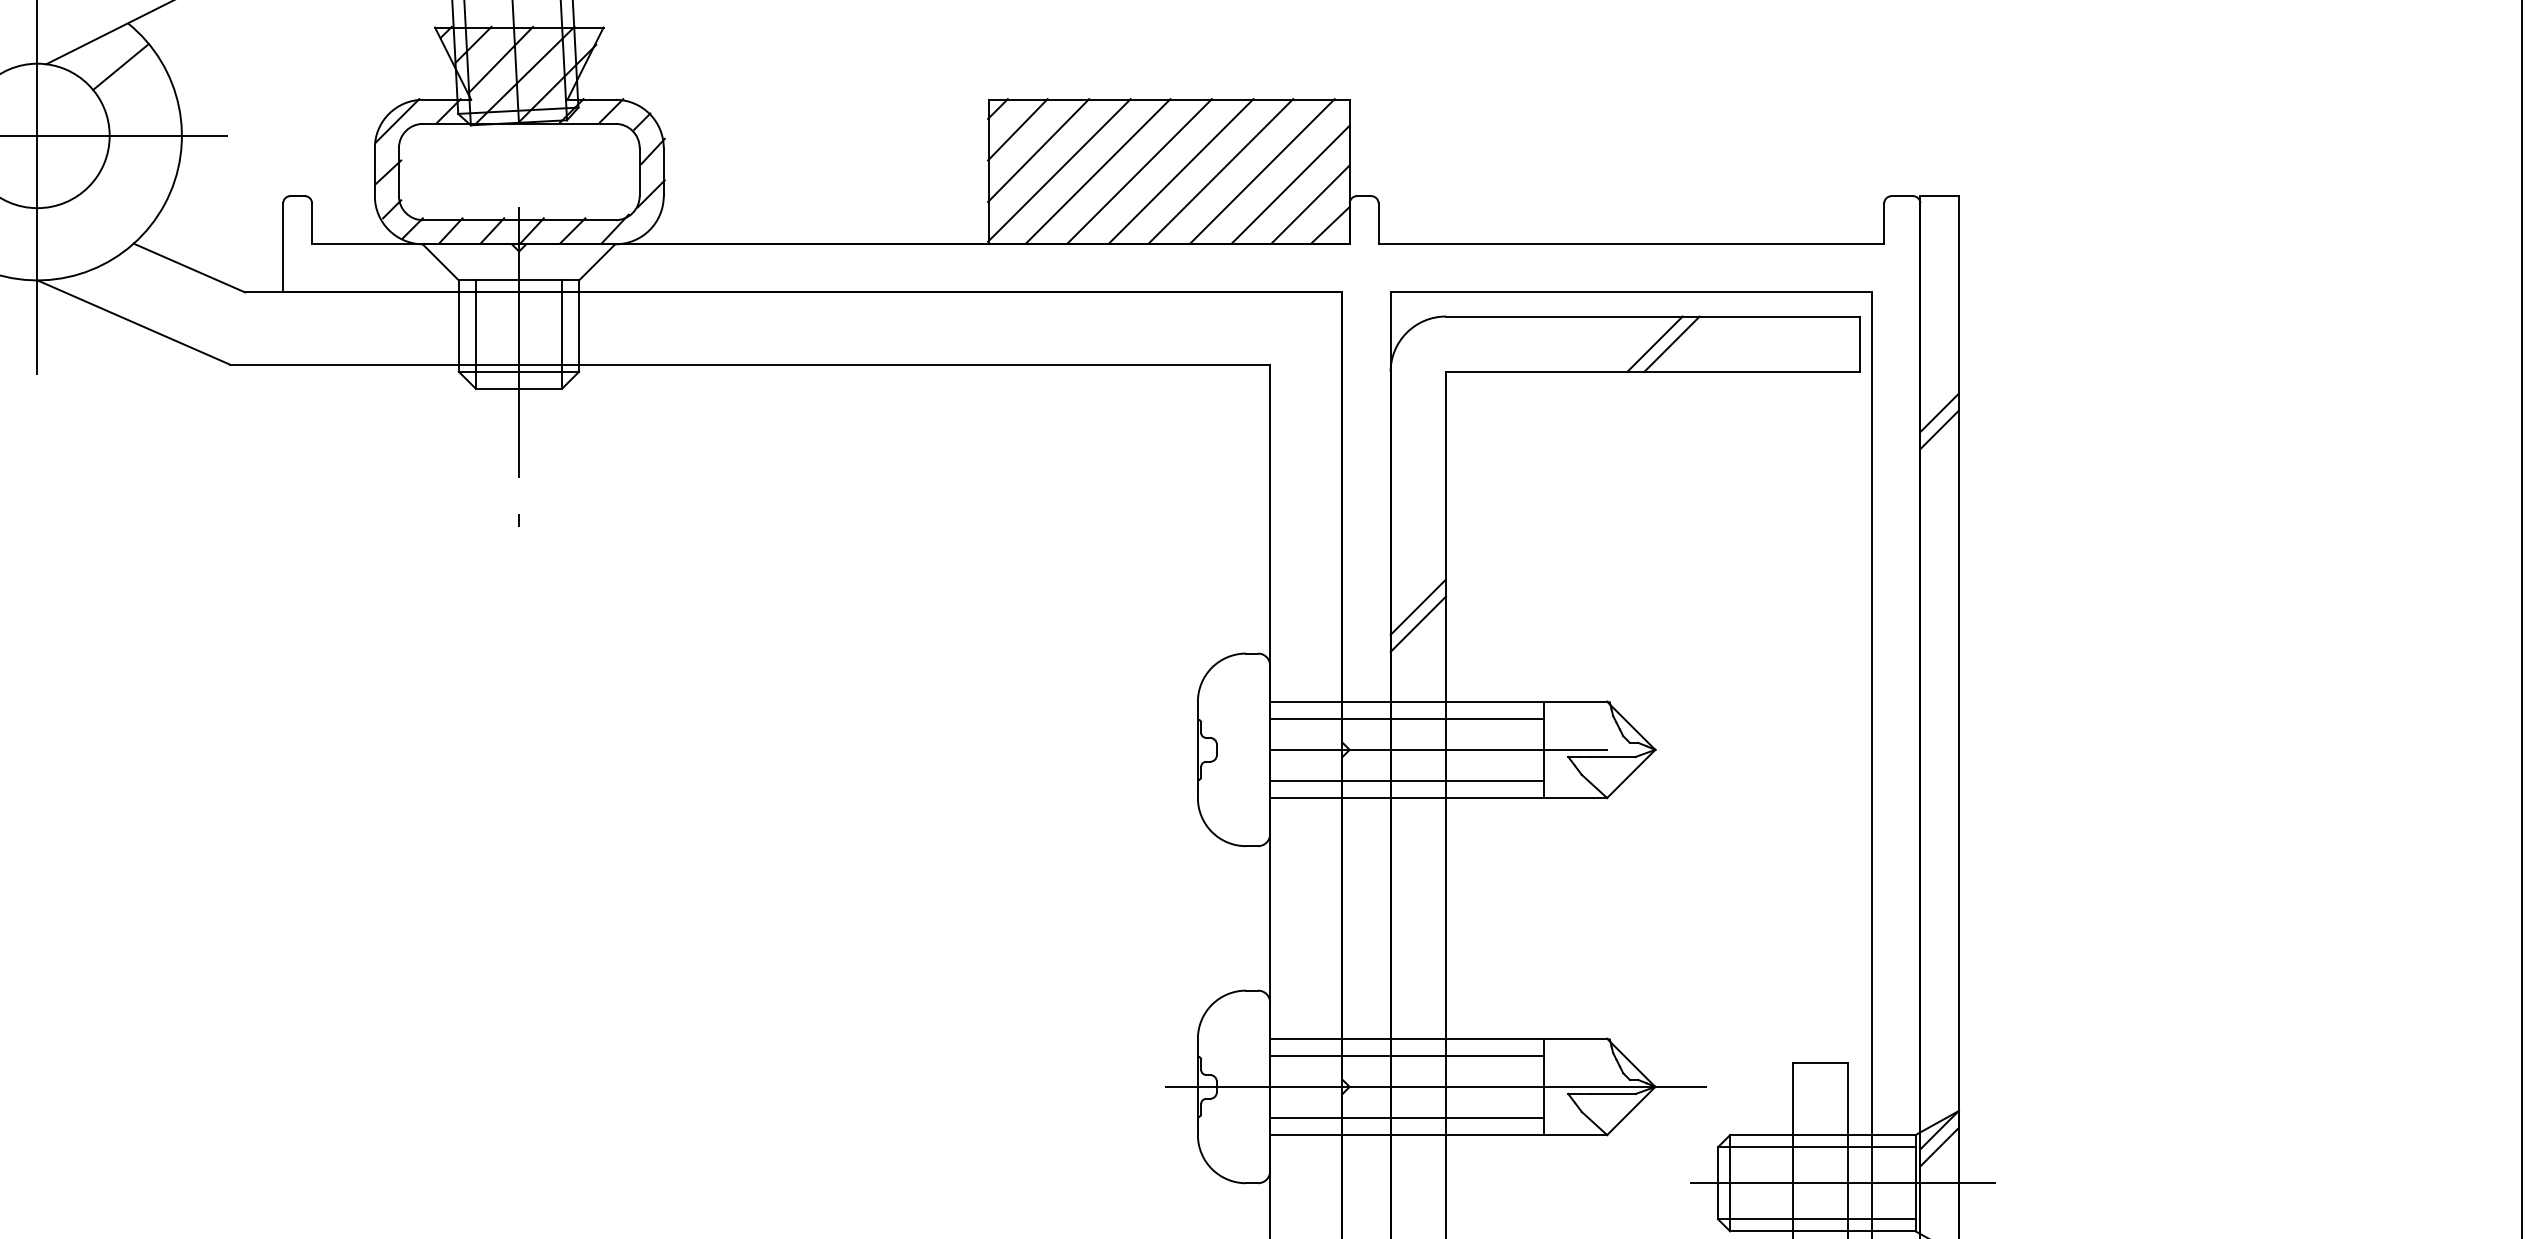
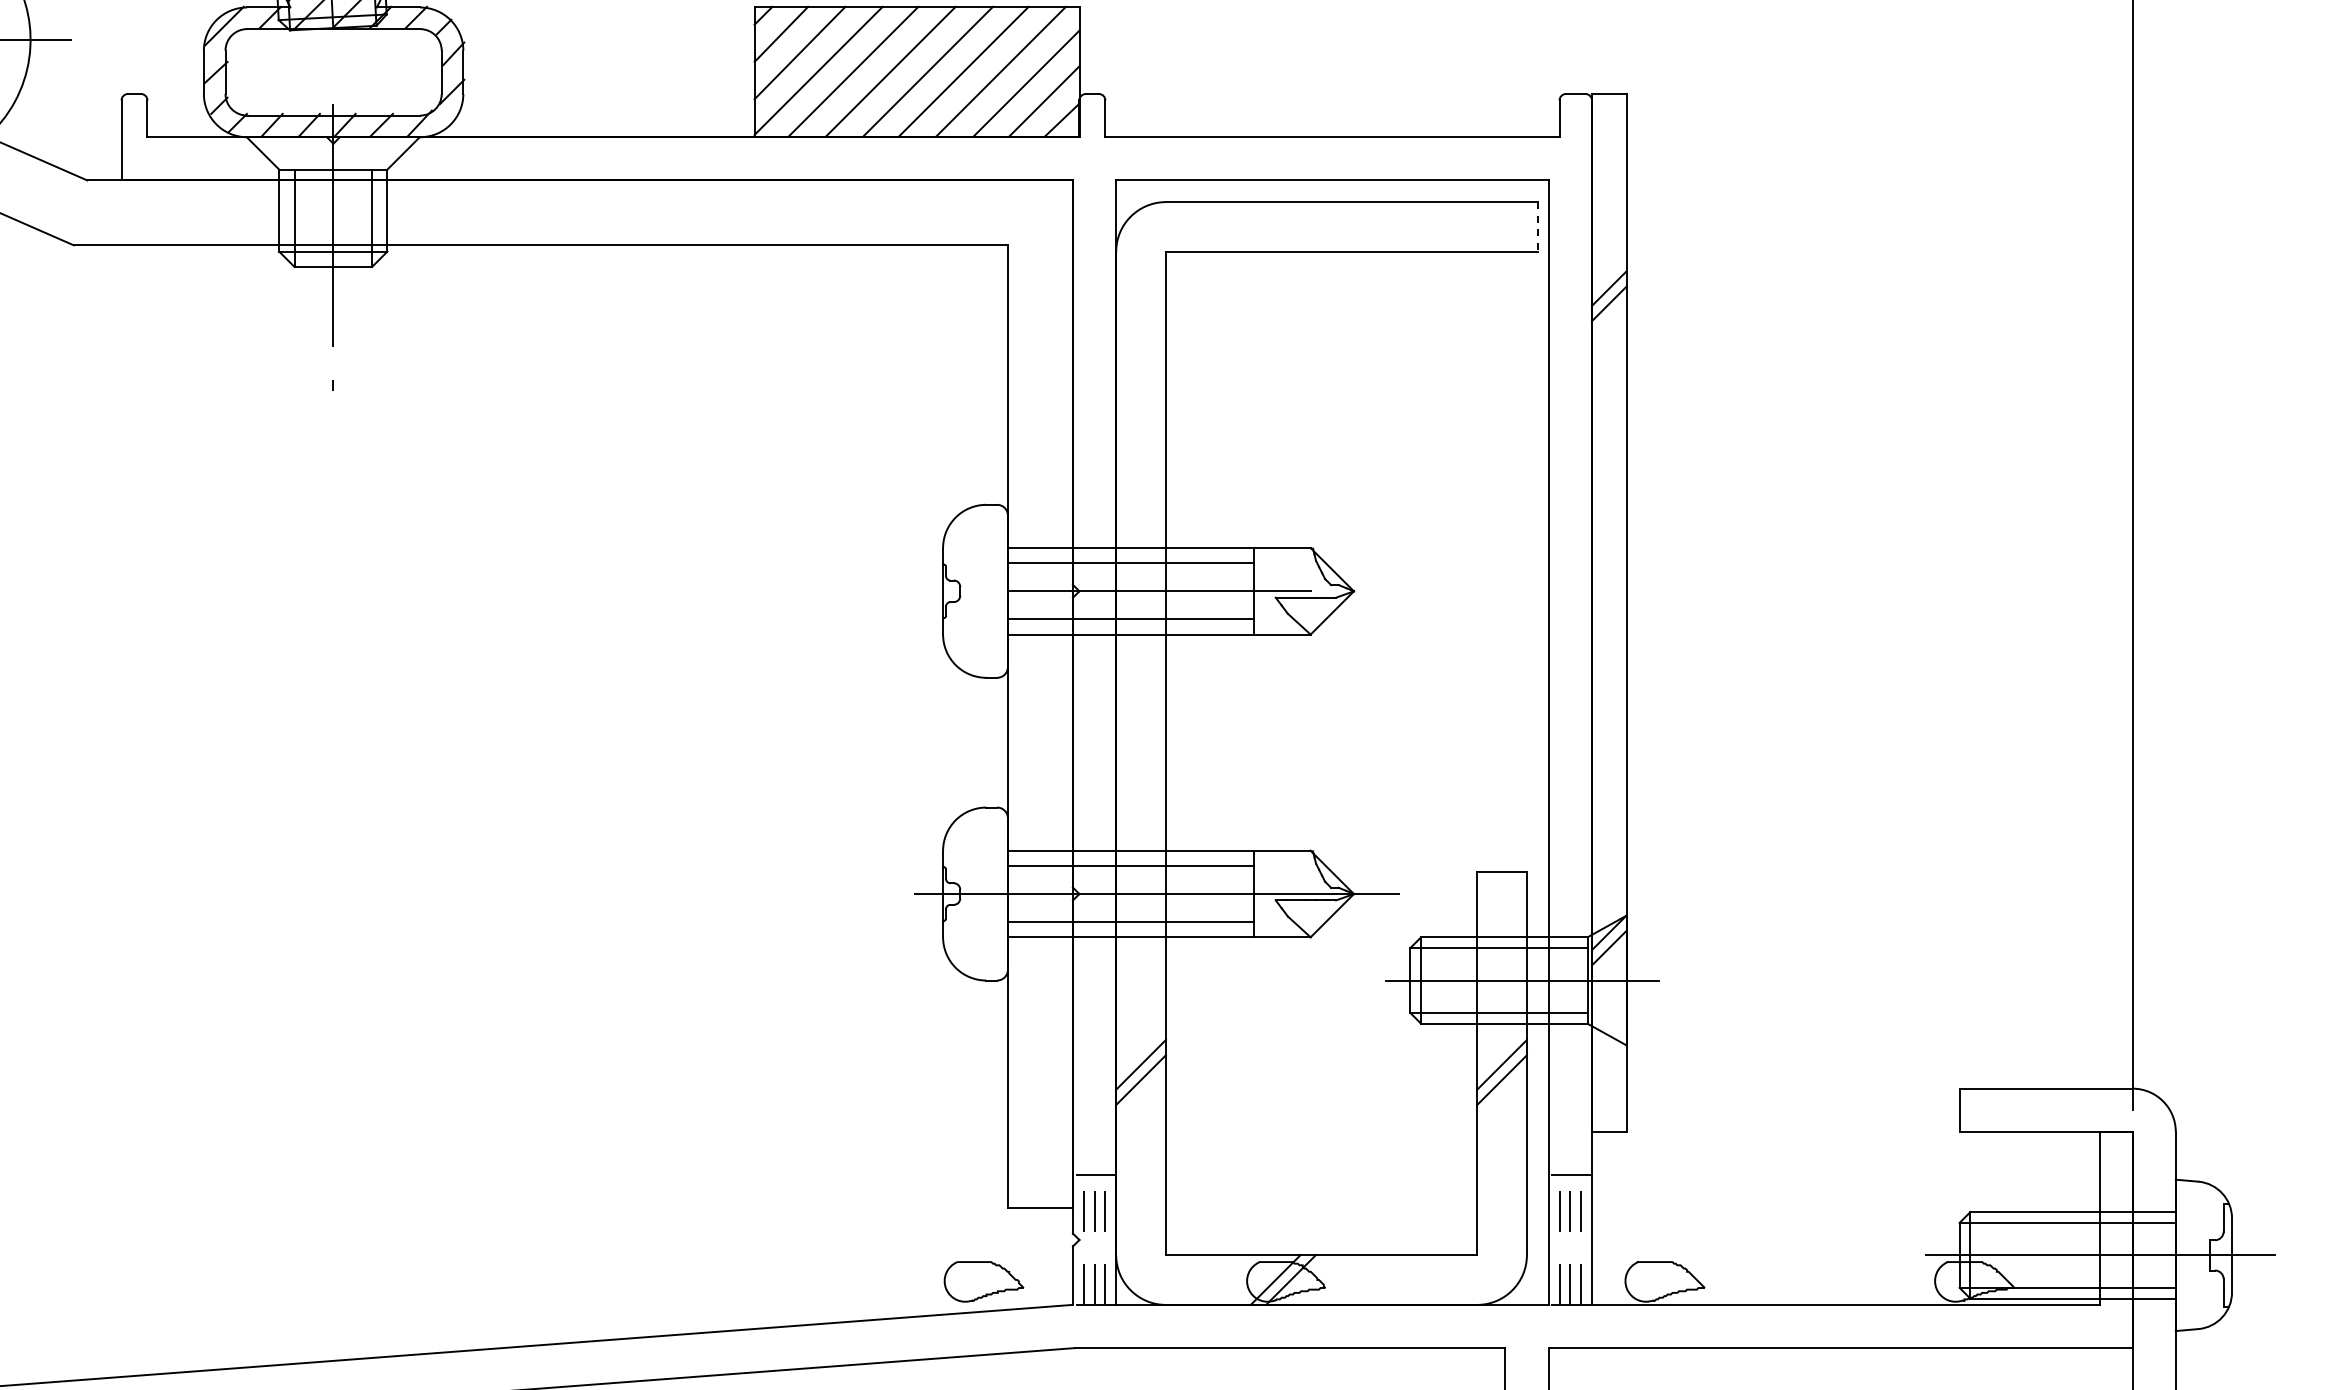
line: (1654, 343) -> (1353, 226), removed
line: (1671, 343) -> (1368, 226), removed
line: (1859, 343) -> (1537, 226), solid -> dashed
line: (1417, 607) -> (1140, 463), removed
line: (1417, 624) -> (1140, 478), removed

